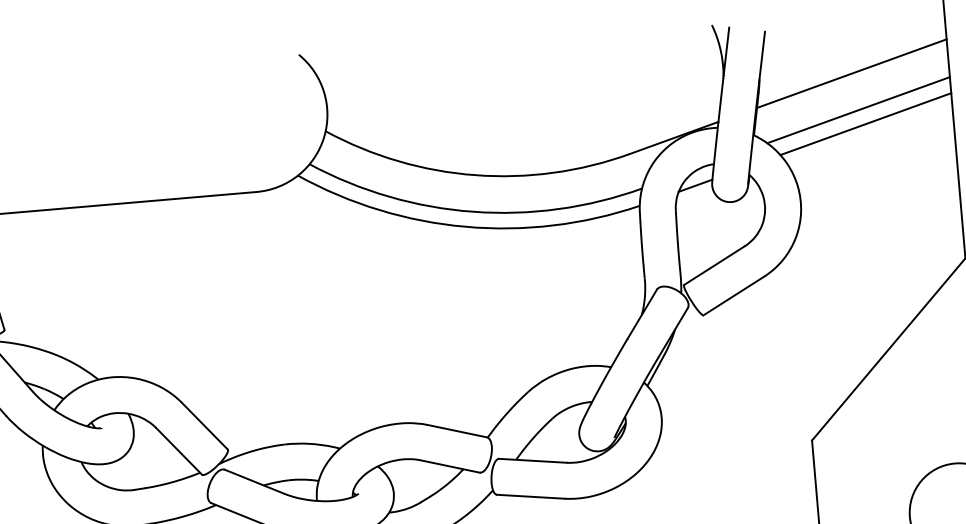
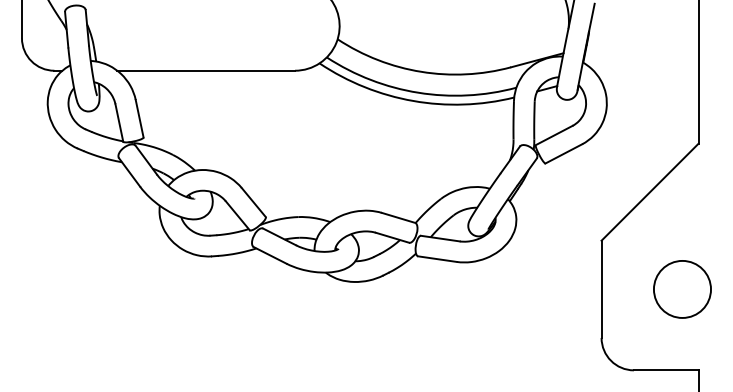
line: (851, 74) -> (642, 32), removed
line: (858, 108) -> (644, 52), removed
line: (864, 123) -> (647, 61), removed

